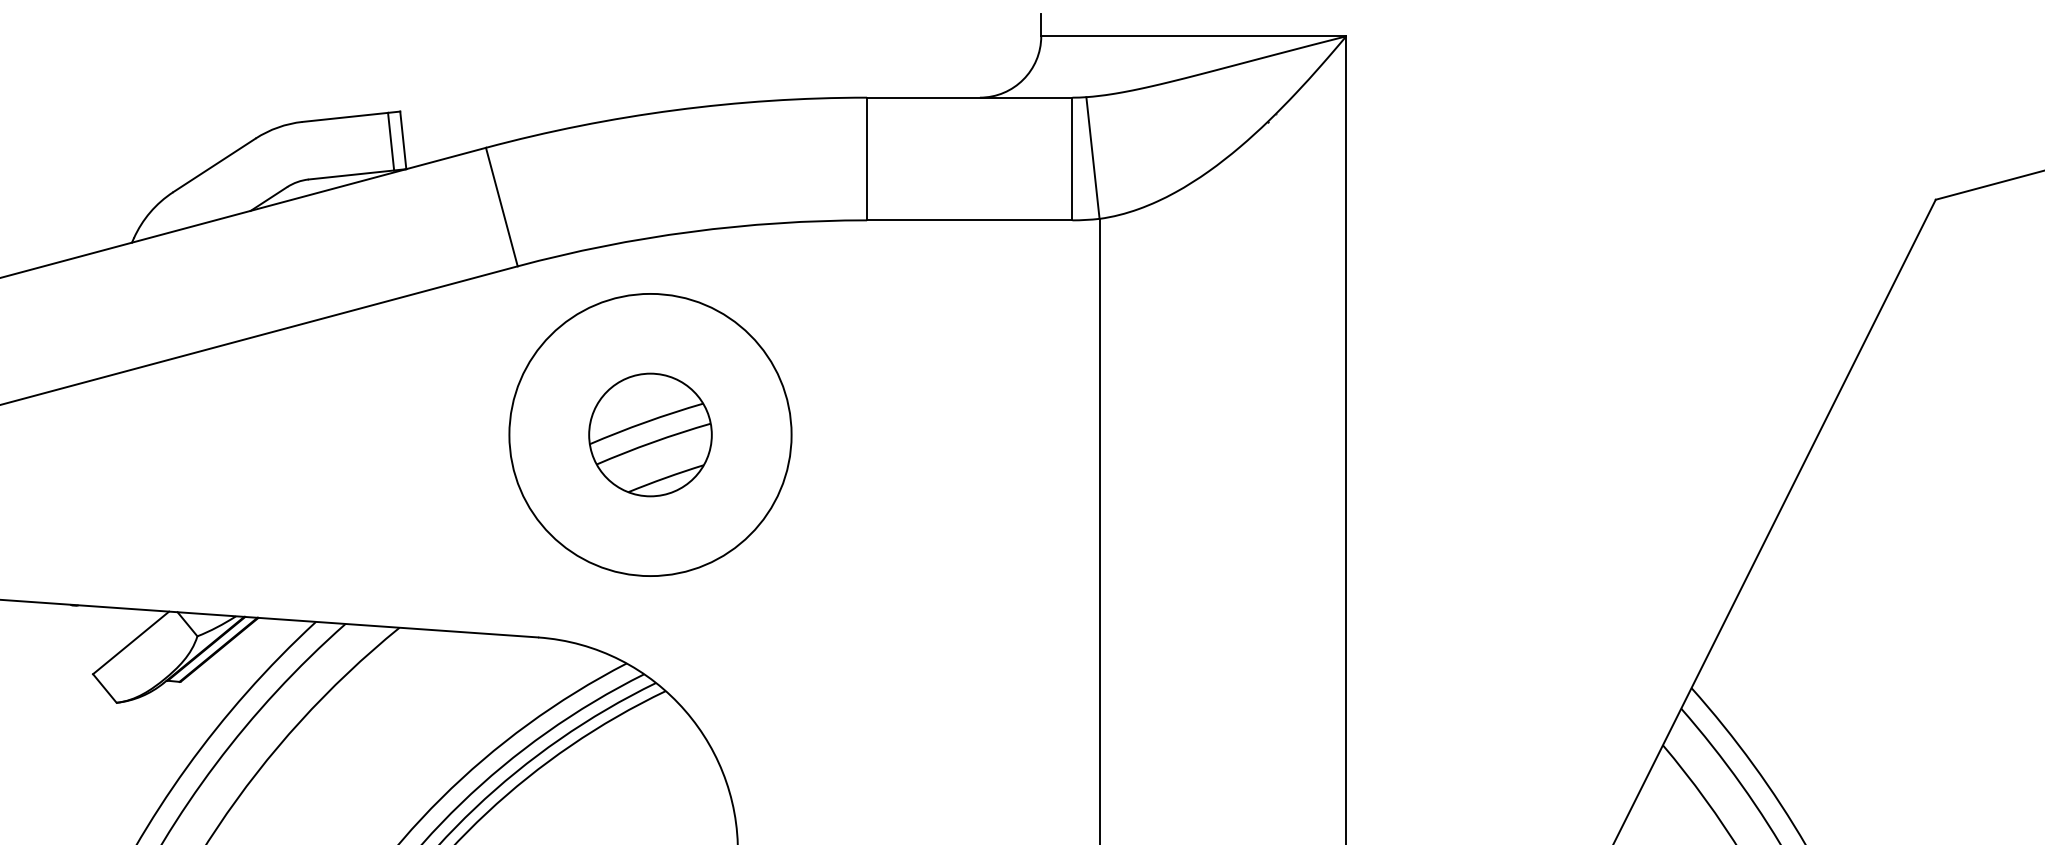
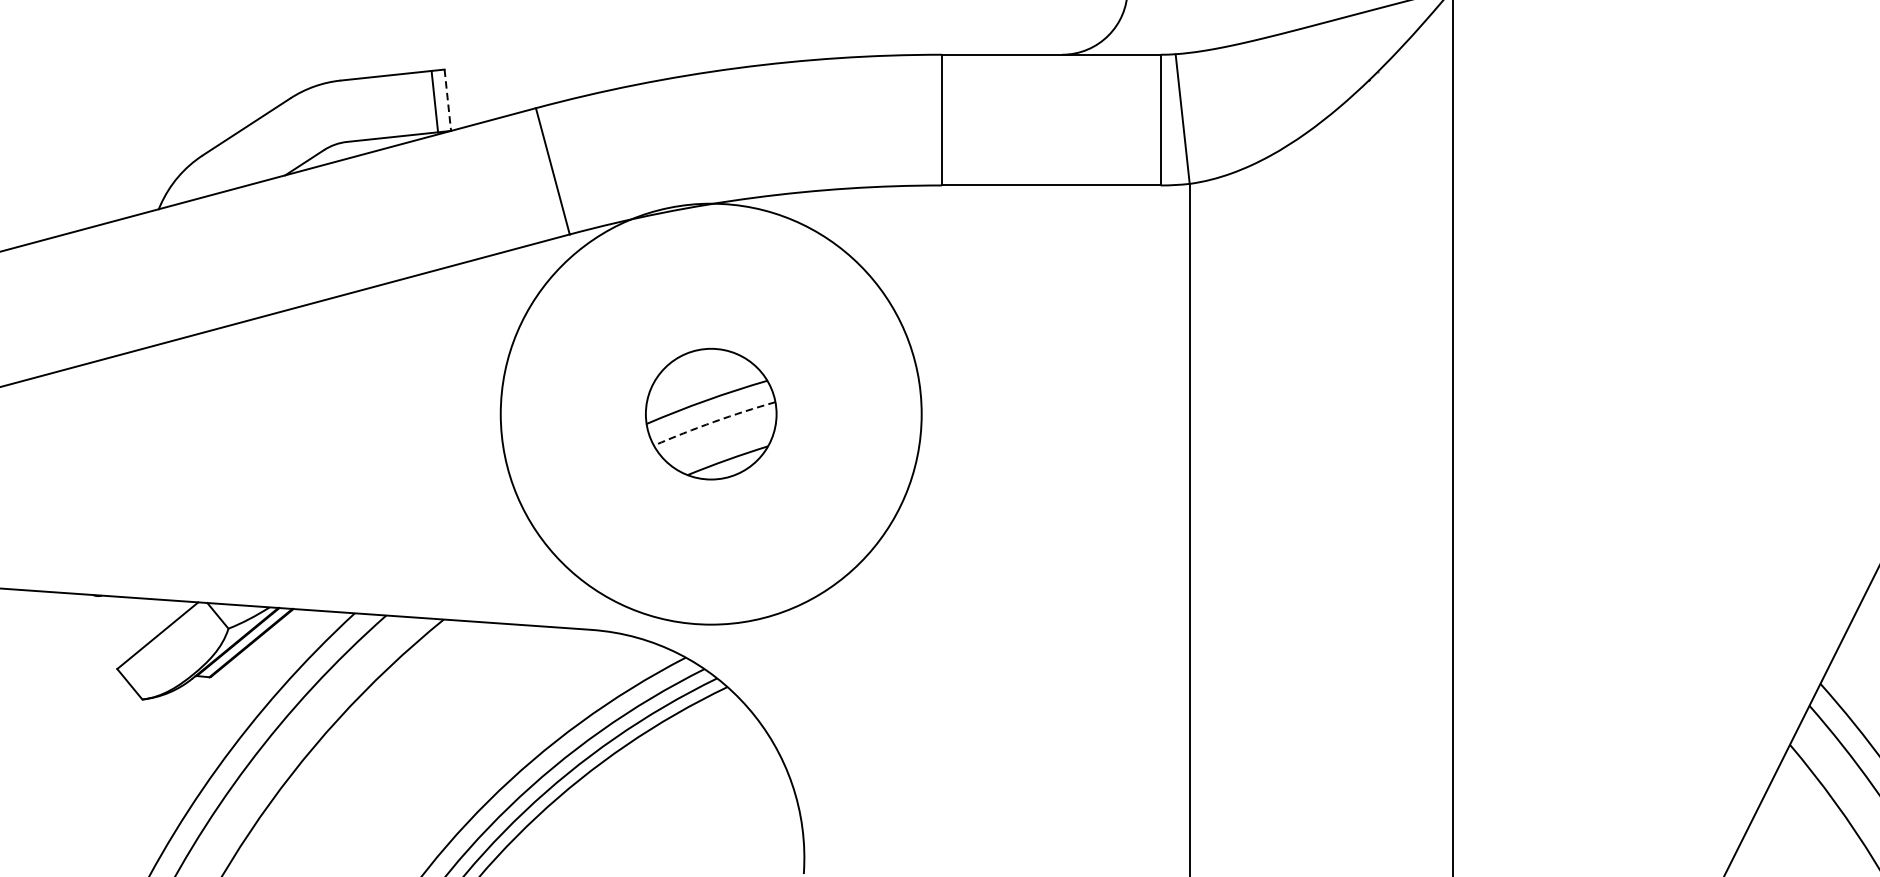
line: (403, 140) -> (448, 100), solid -> dashed
circle: (650, 434) -> (711, 413), size x1.4
arc: (653, 442) -> (714, 422), solid -> dashed

